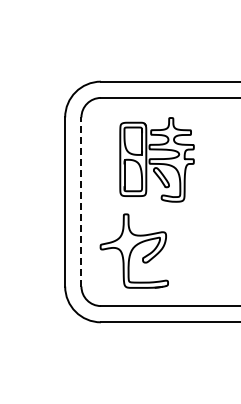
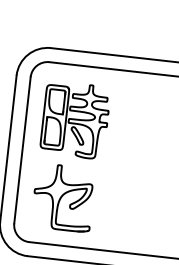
part: (156, 159) -> (74, 119), moved
line: (81, 202) -> (22, 150), dashed -> solid

